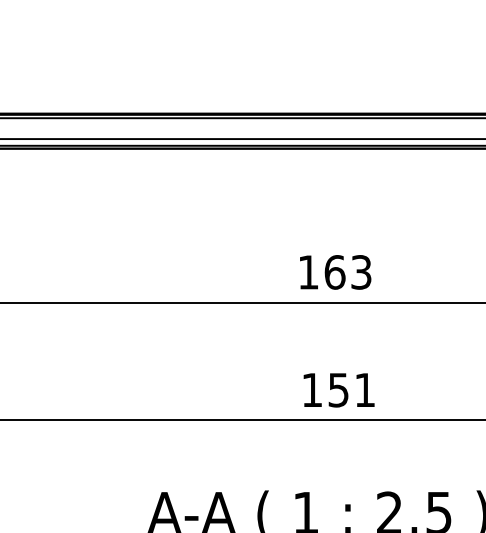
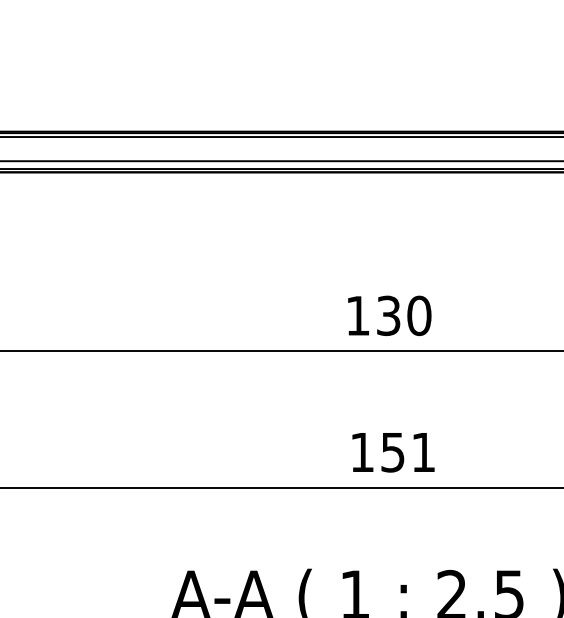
text: (347, 272) -> (403, 315), 163 -> 130

